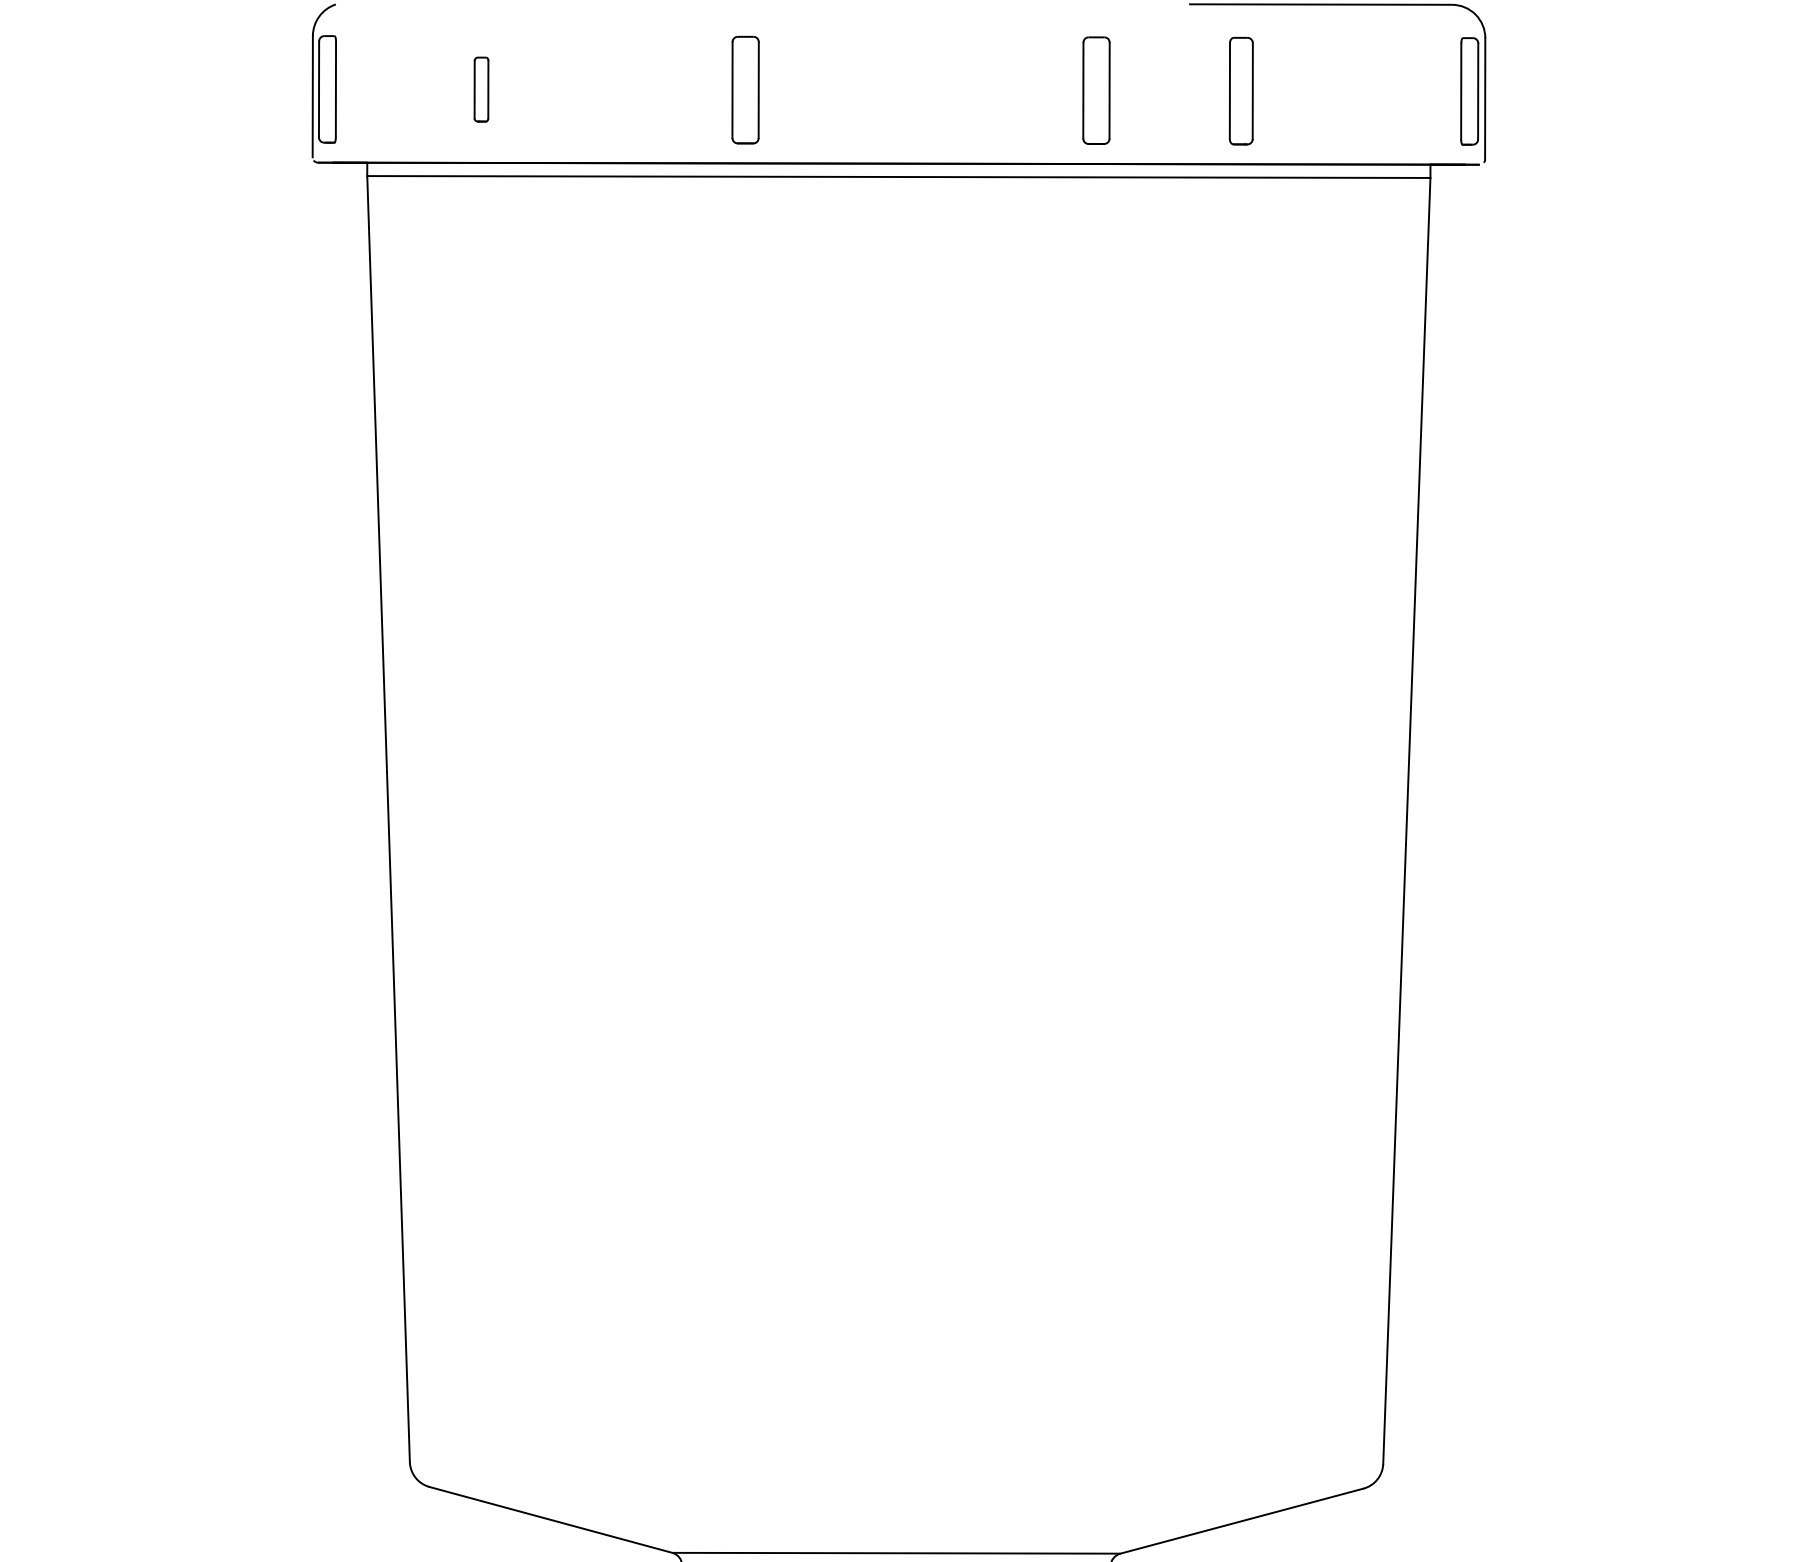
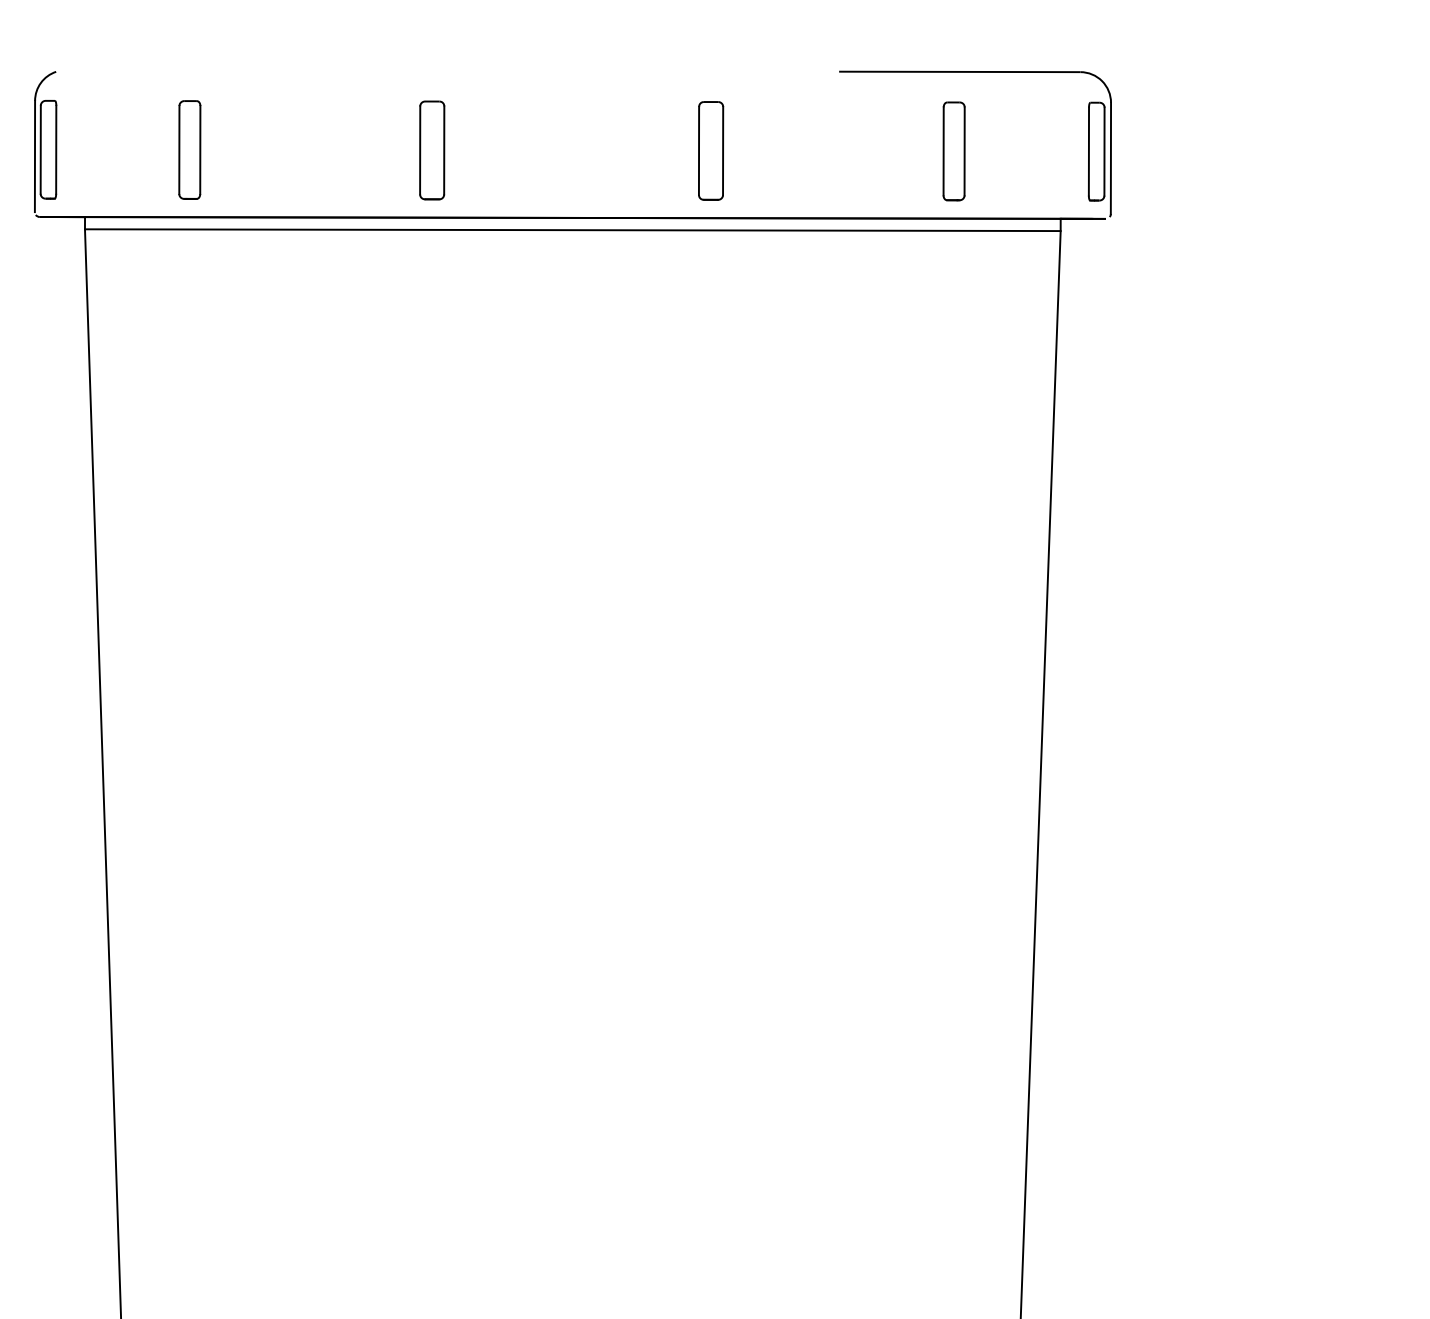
part: (481, 89) -> (189, 149), size x1.67
part: (1096, 90) -> (711, 150), moved
part: (1240, 91) -> (953, 151), moved

